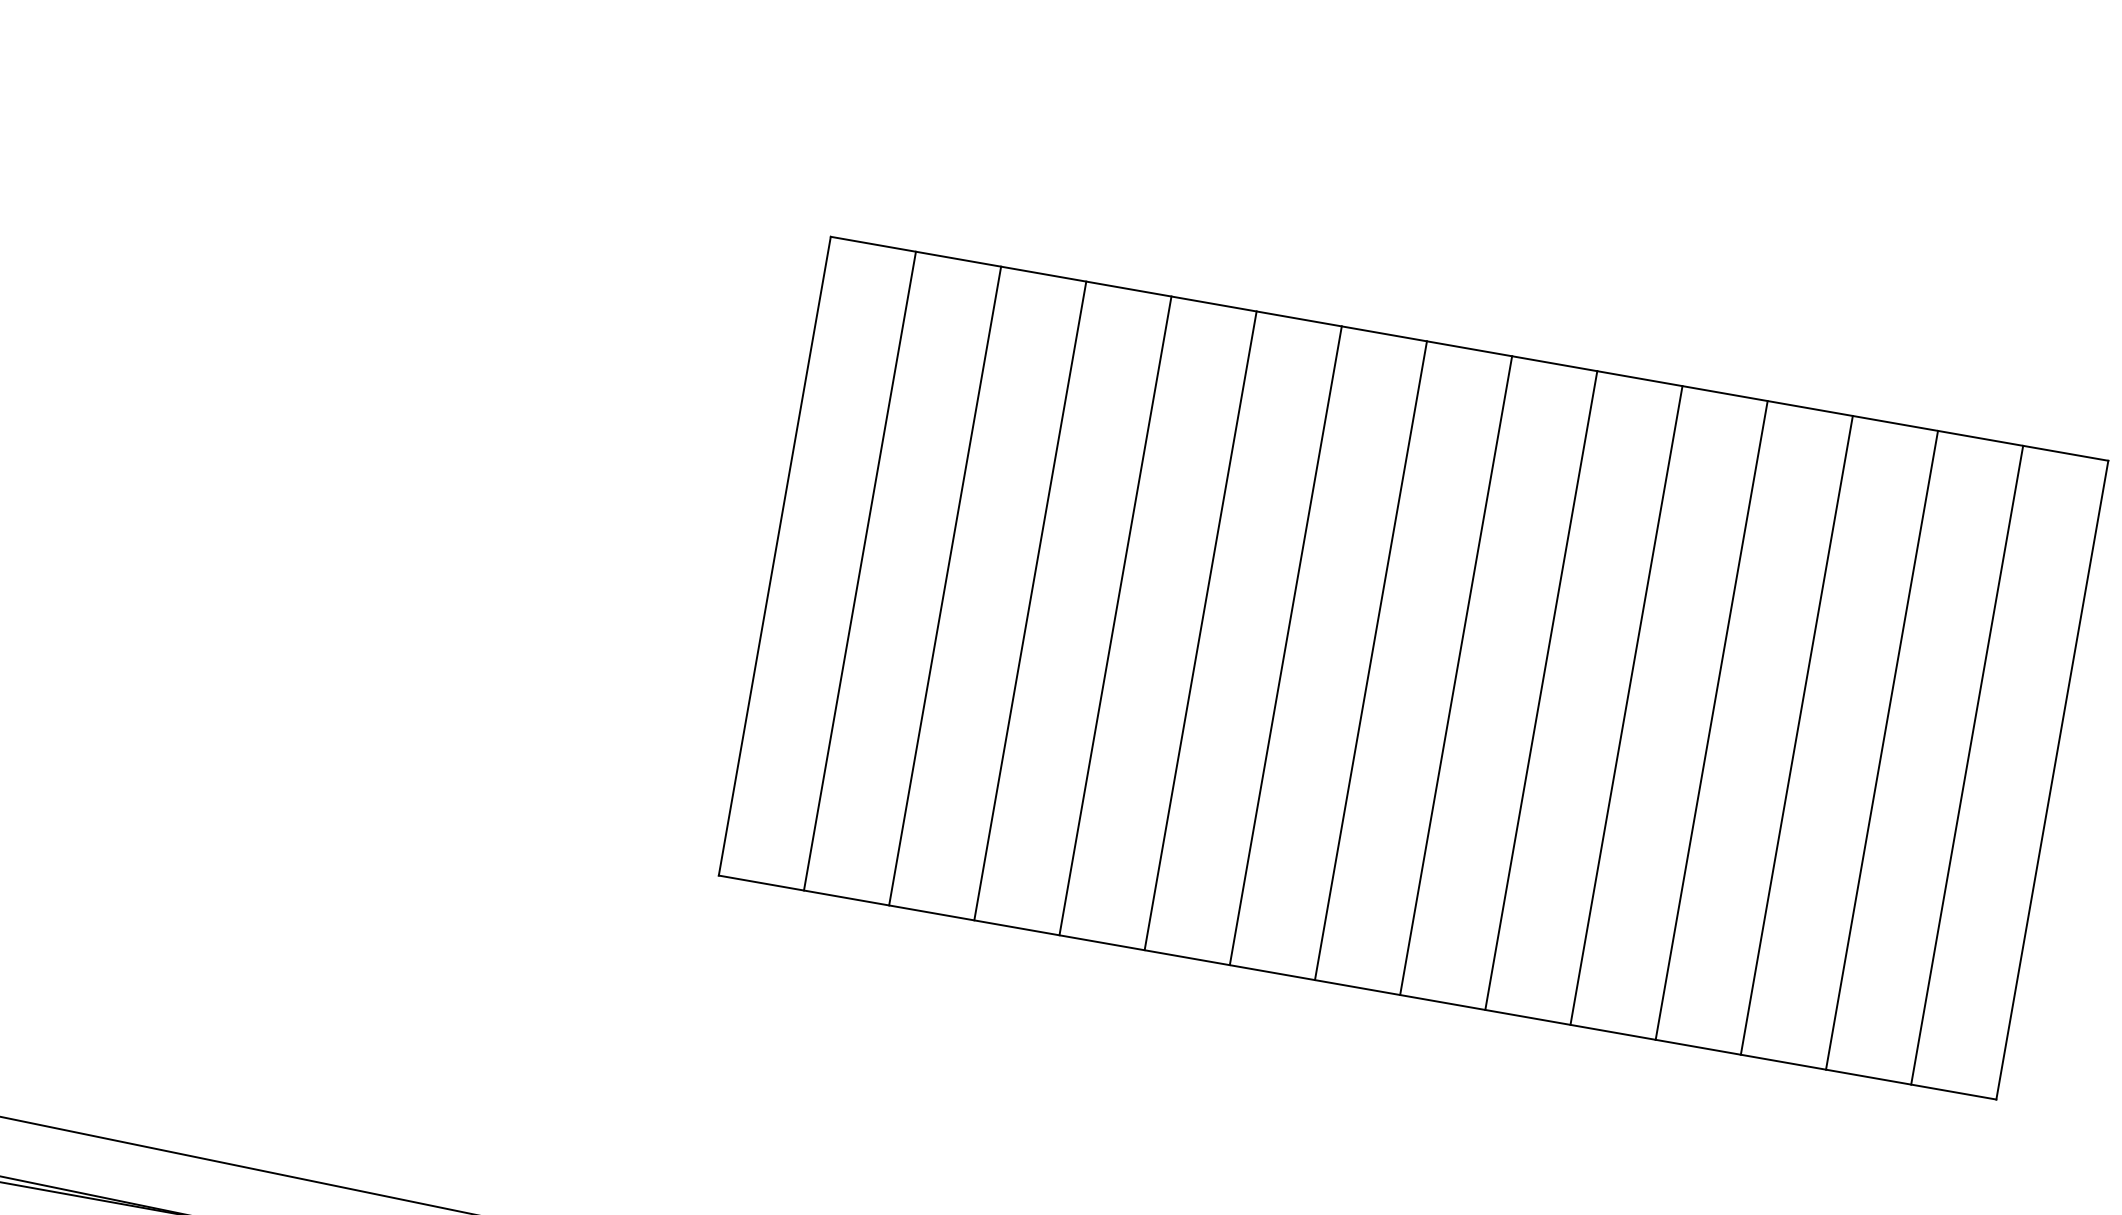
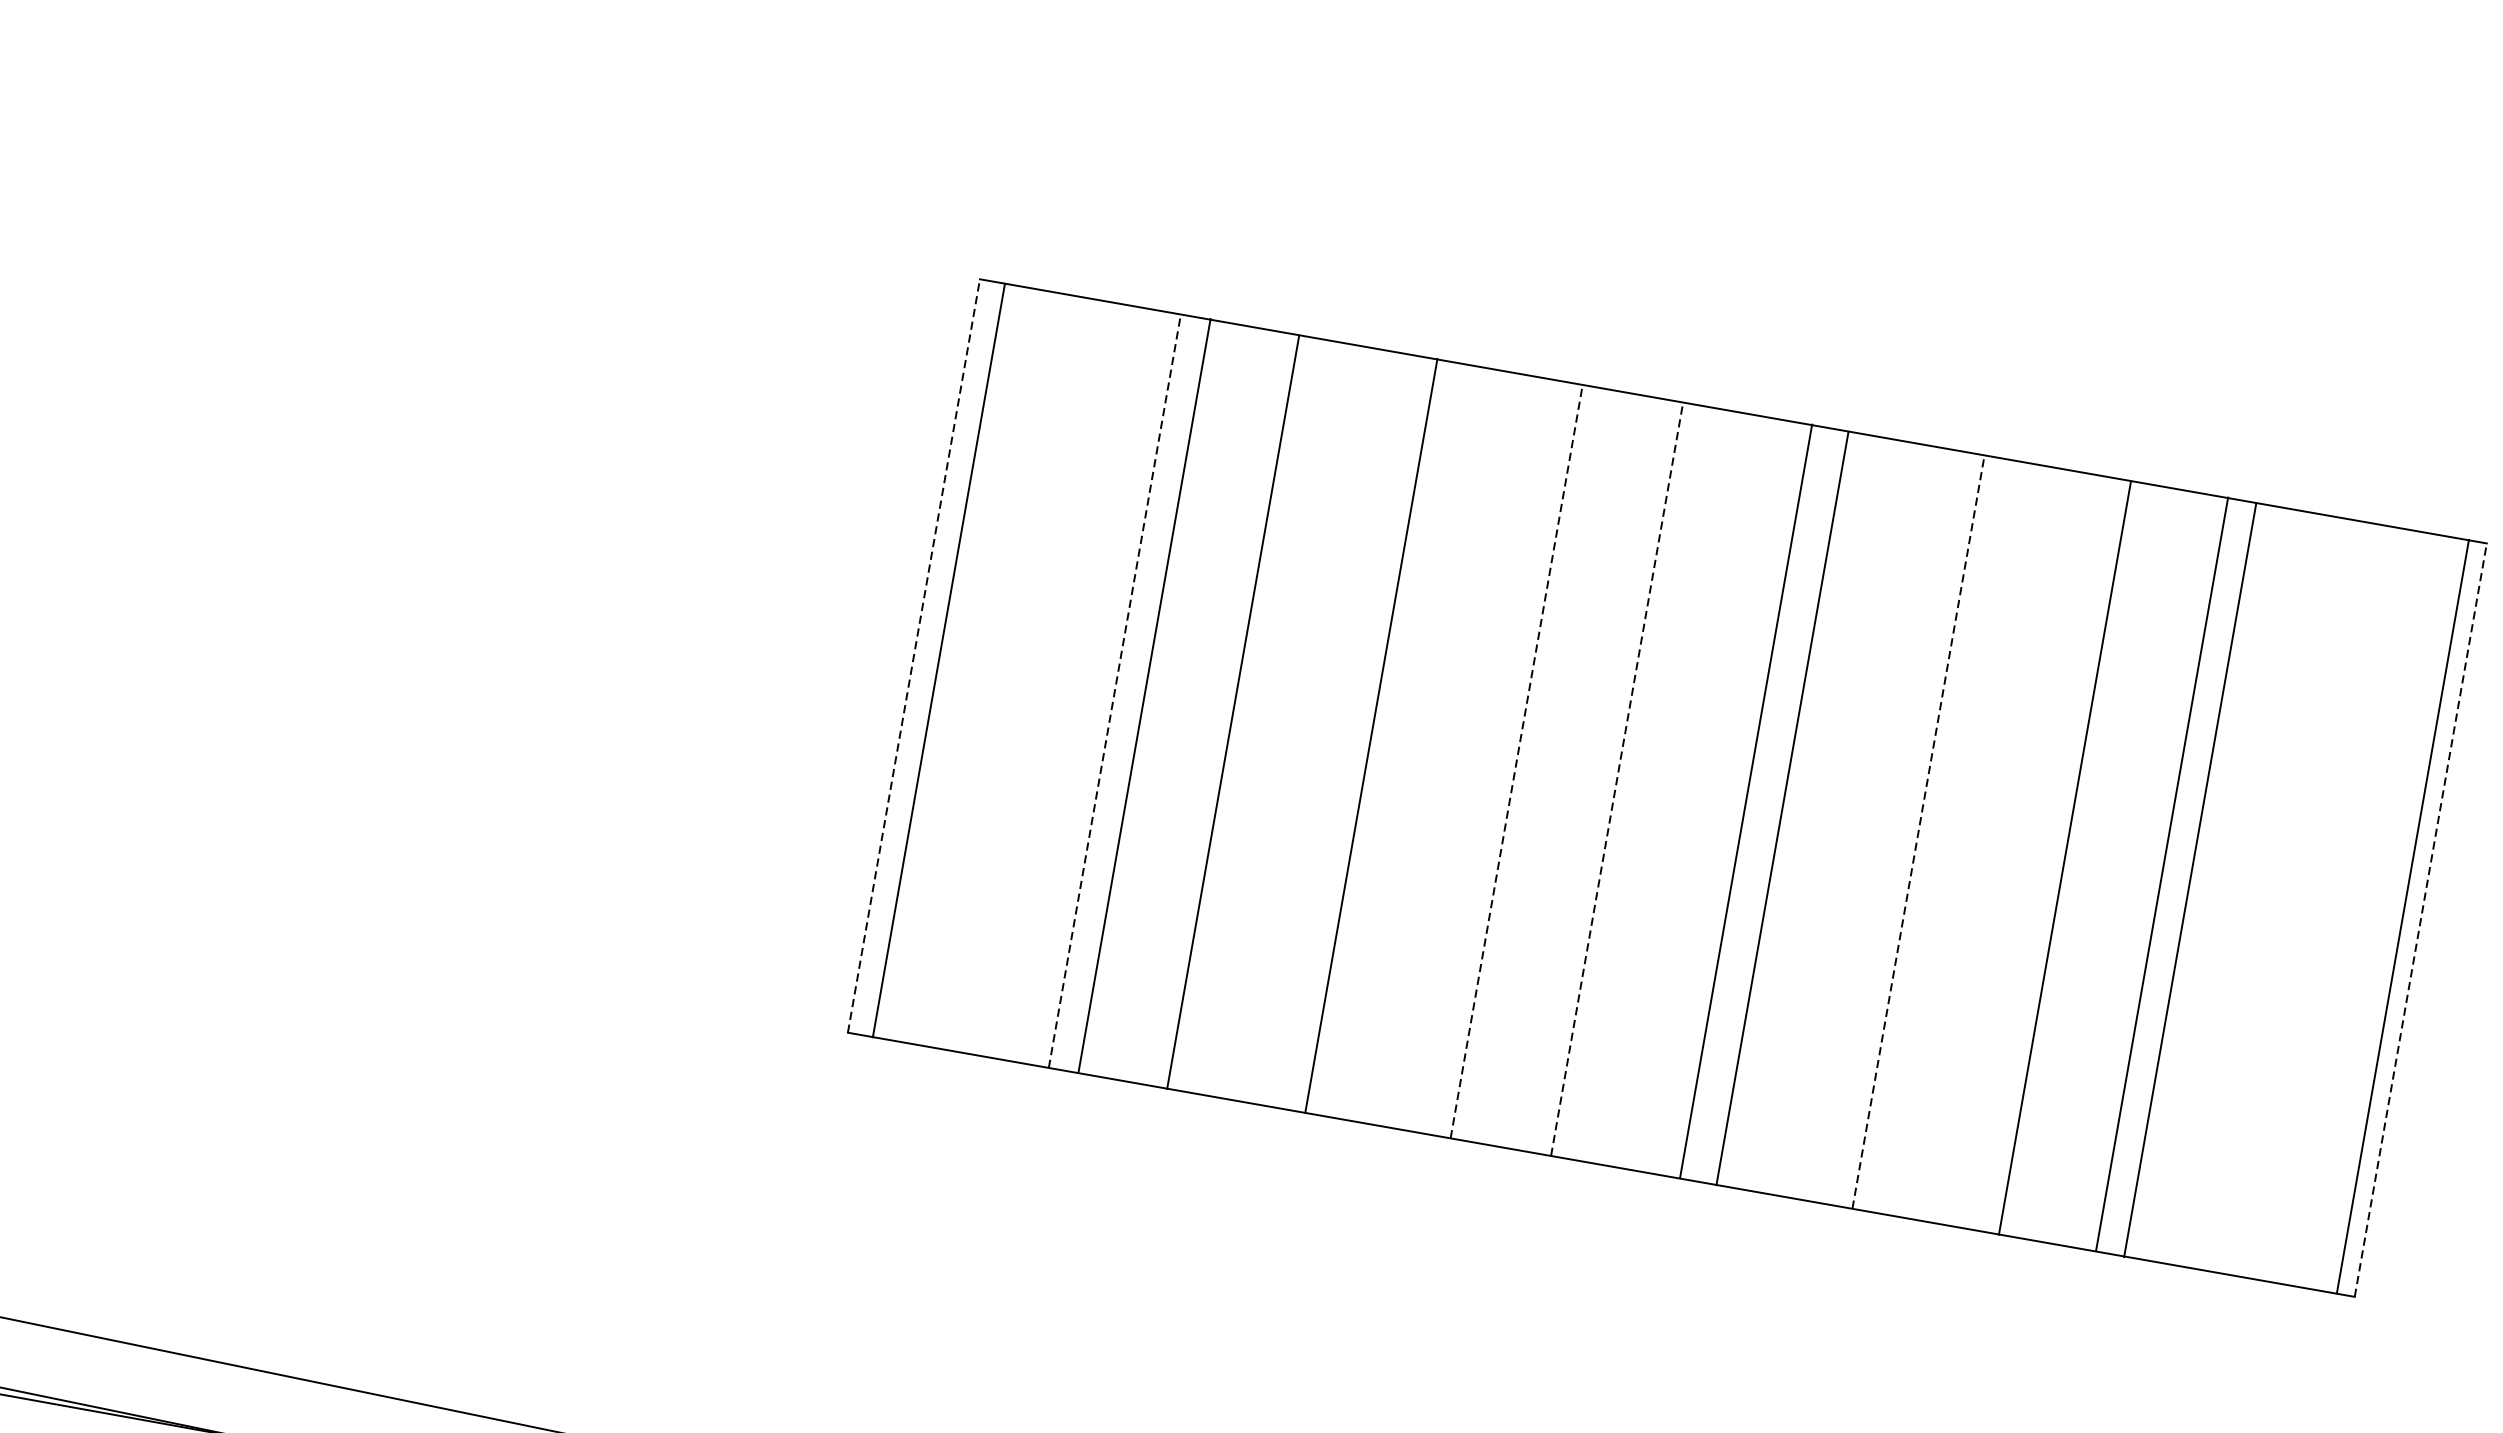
line: (774, 555) -> (913, 655), solid -> dashed
line: (859, 570) -> (938, 659), moved
line: (945, 585) -> (1115, 690), solid -> dashed
line: (1030, 600) -> (1144, 695), moved
line: (1115, 615) -> (1233, 711), moved
line: (1200, 630) -> (1371, 735), moved
line: (1285, 645) -> (1516, 761), solid -> dashed
line: (1371, 660) -> (1617, 779), solid -> dashed
line: (1456, 675) -> (1782, 808), moved
line: (1541, 690) -> (1746, 801), moved
line: (1626, 704) -> (1918, 830), solid -> dashed
line: (1711, 720) -> (2064, 858), moved
line: (1796, 735) -> (2189, 880), moved
line: (1882, 749) -> (2162, 873), moved
line: (1967, 764) -> (2403, 915), moved
line: (2052, 779) -> (2420, 919), solid -> dashed

